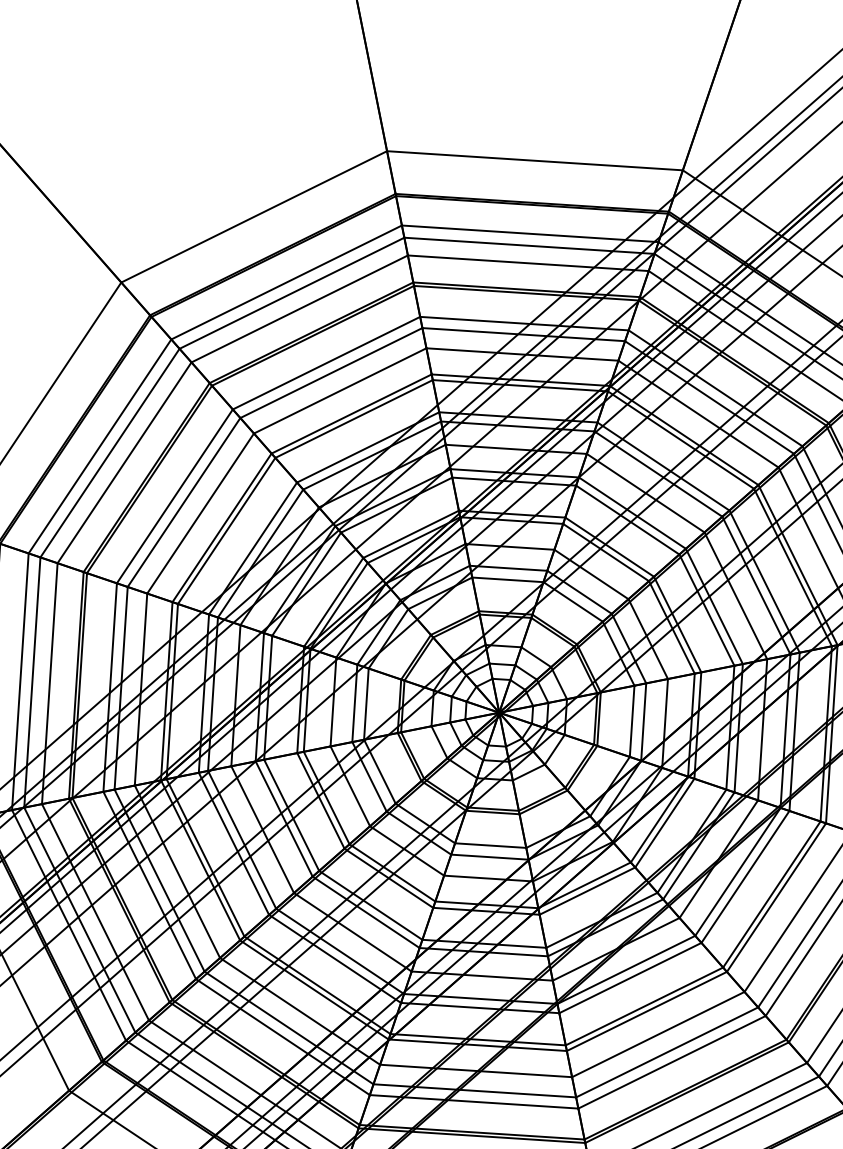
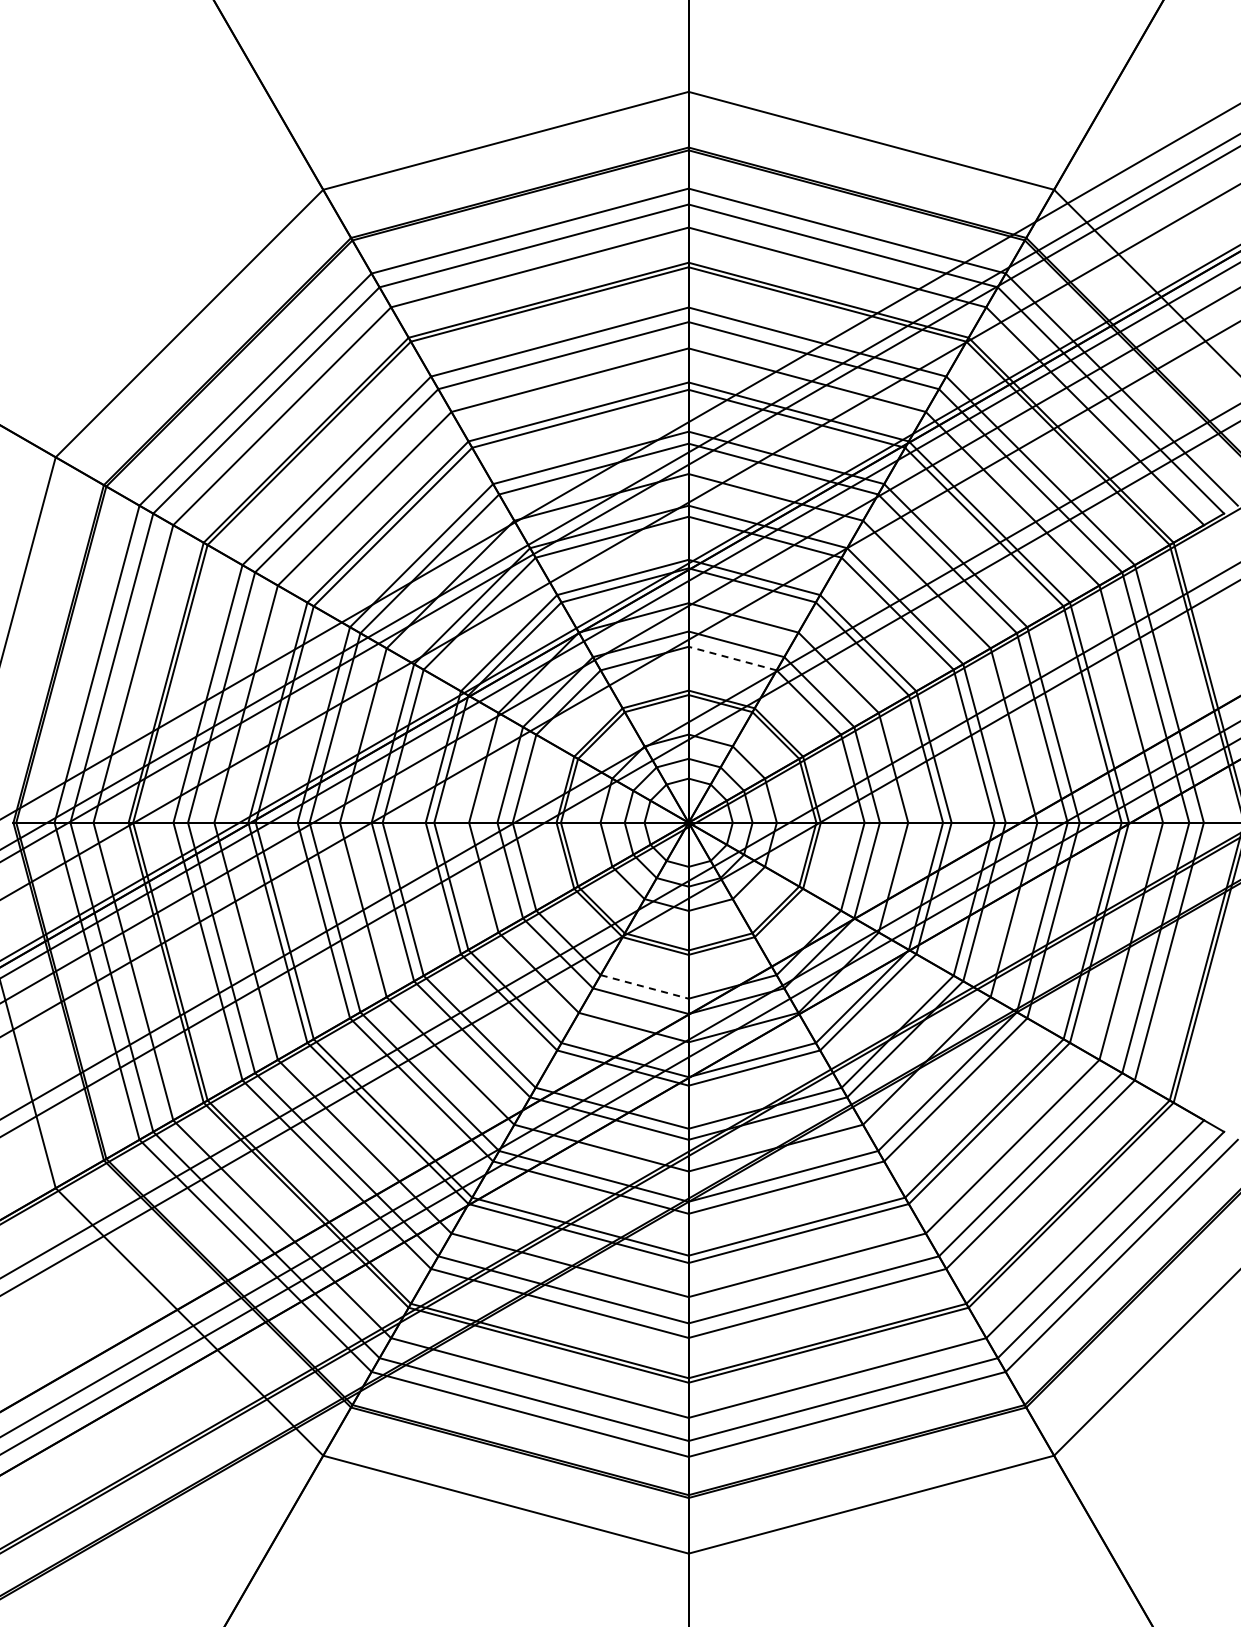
line: (507, 579) -> (732, 658), solid -> dashed
line: (490, 845) -> (644, 986), solid -> dashed

